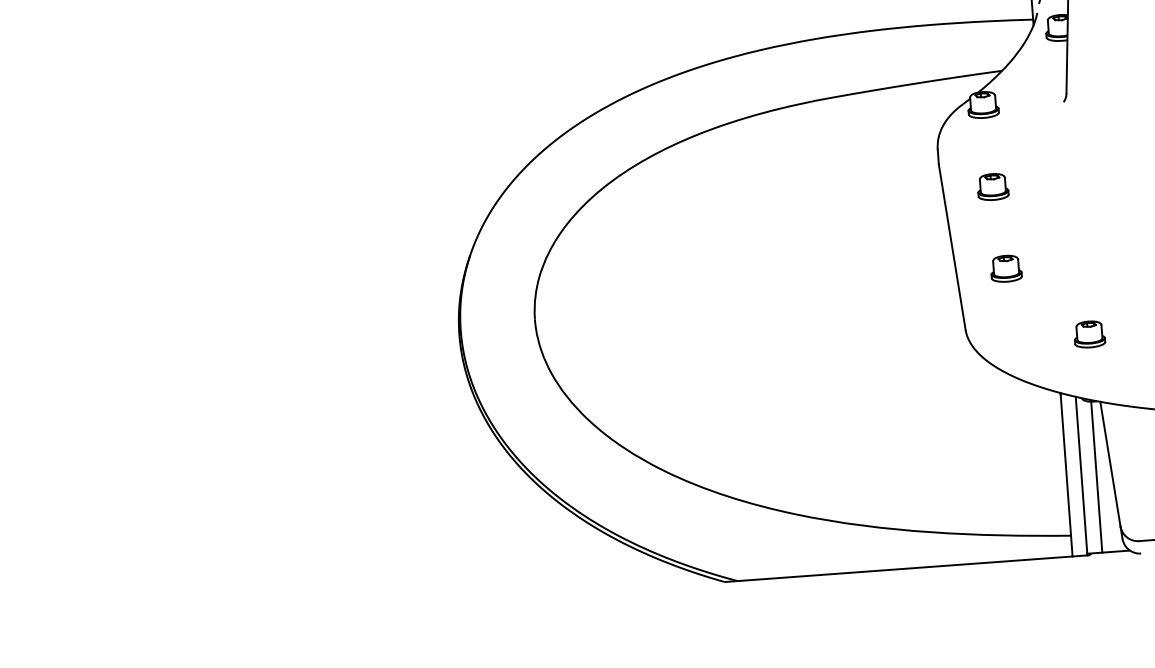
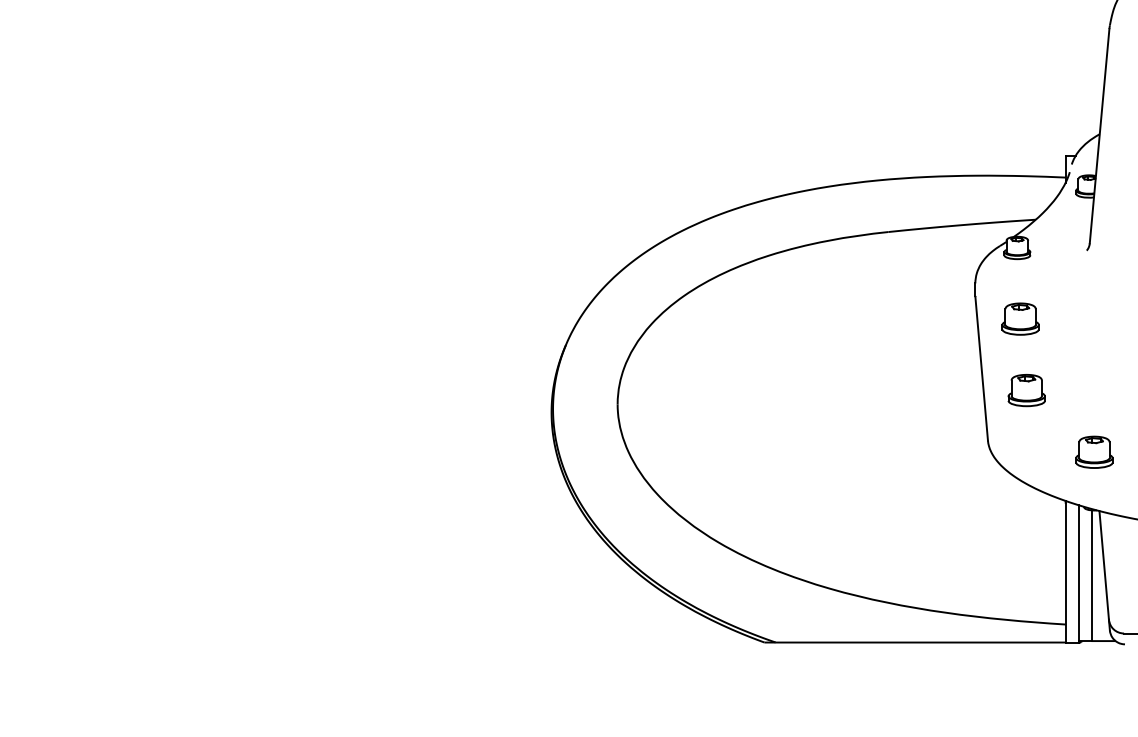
part: (992, 187) -> (1020, 319), size x1.4
part: (1005, 268) -> (1026, 390), size x1.4
part: (1089, 334) -> (1094, 452), size x1.4

